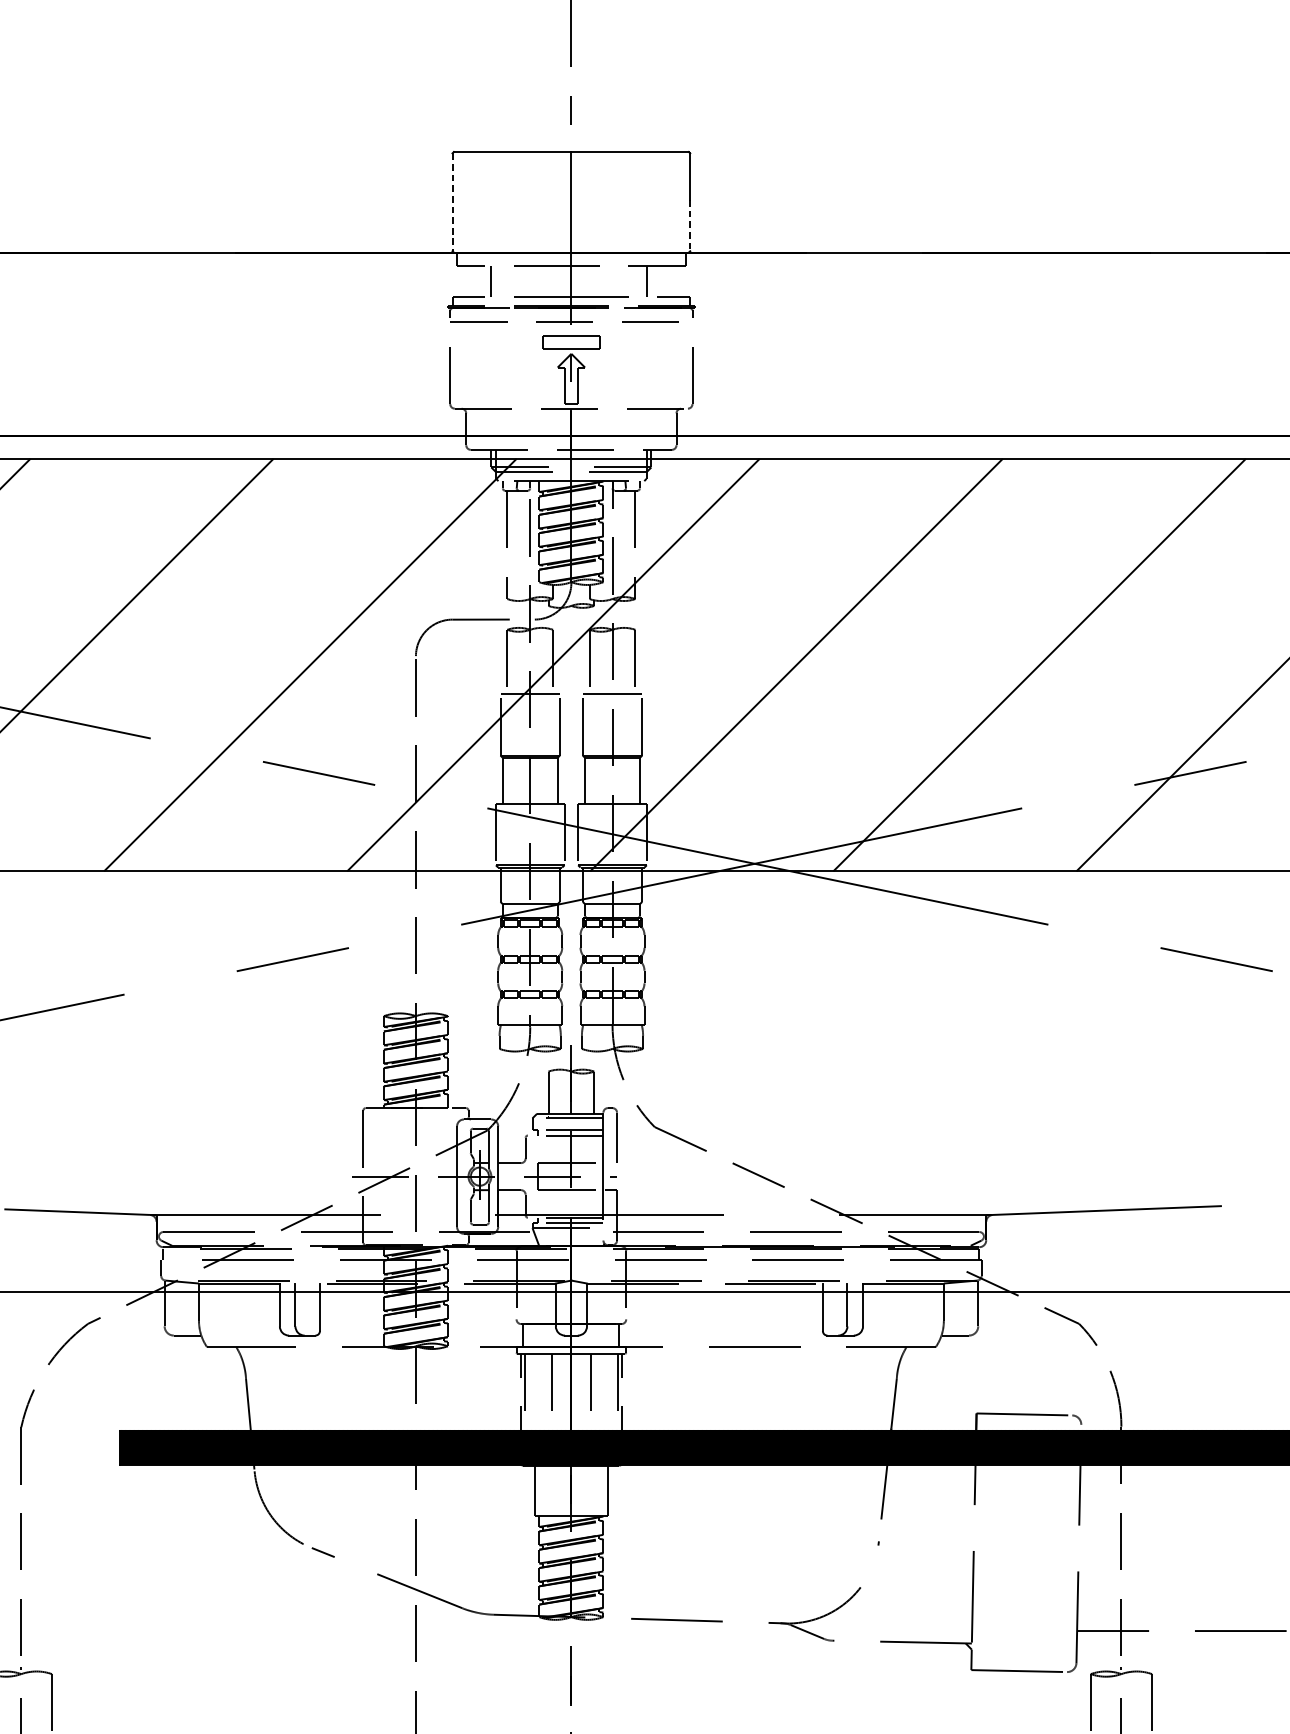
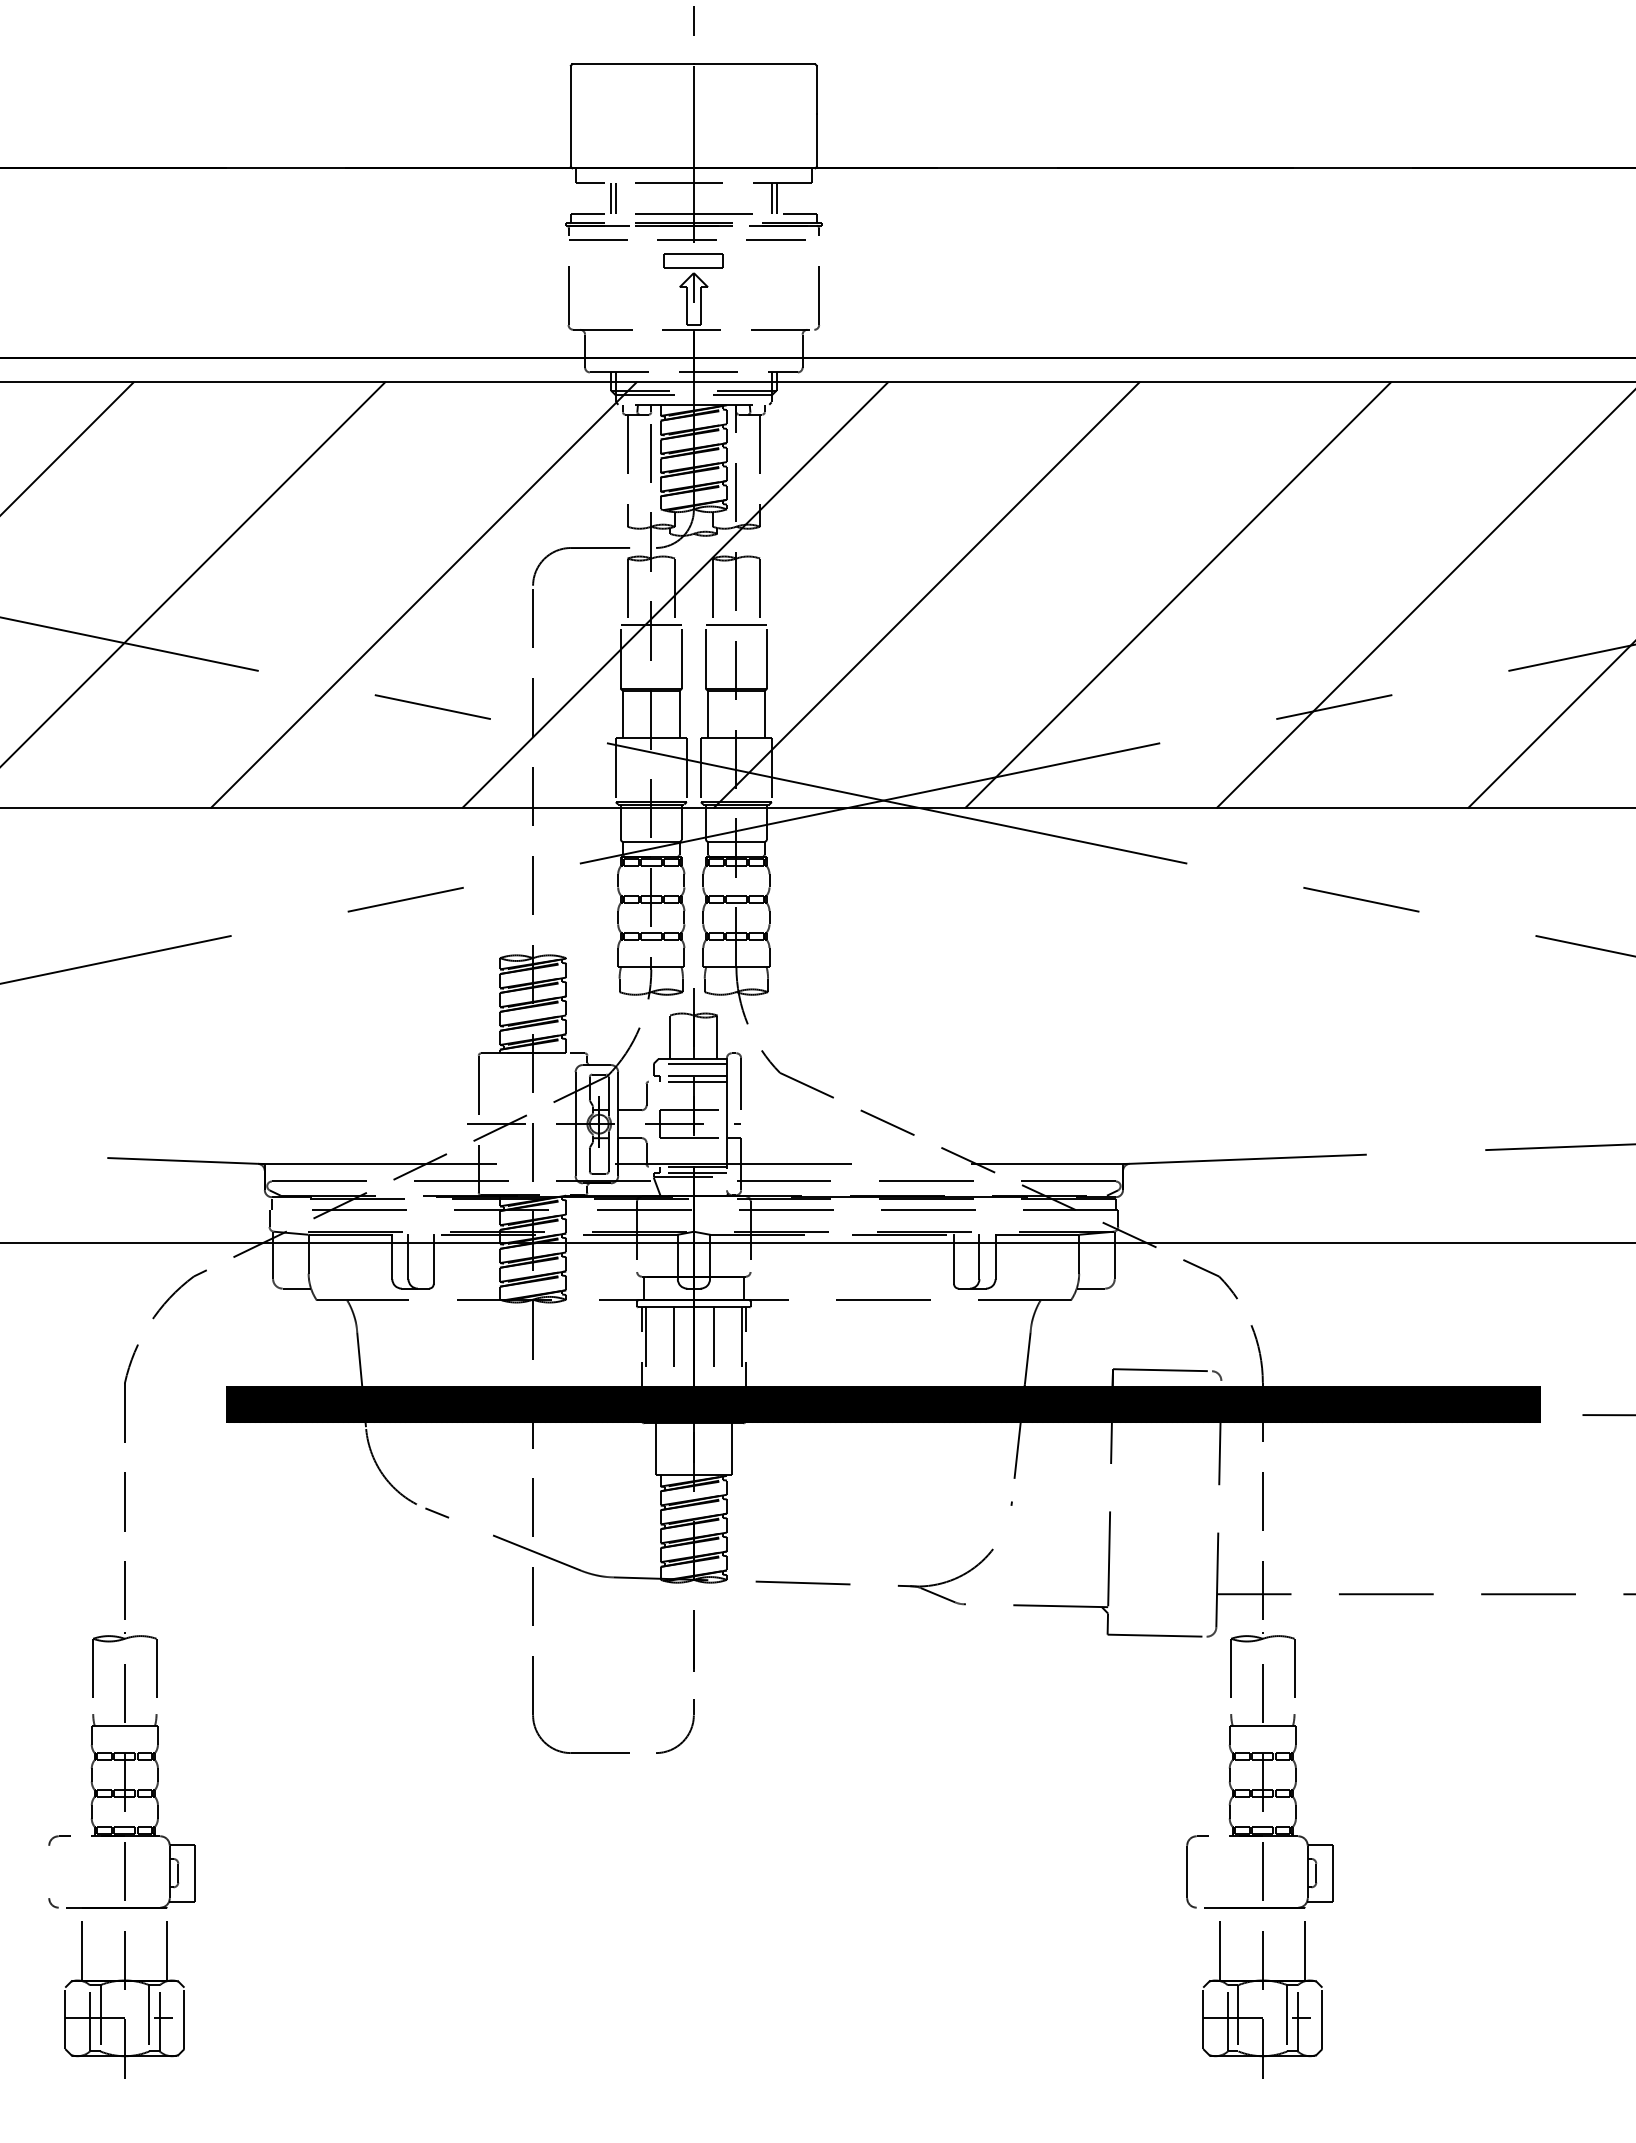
line: (452, 202) -> (570, 116), dashed -> solid
line: (689, 225) -> (816, 140), dashed -> solid
line: (495, 281) -> (615, 198), added
line: (651, 281) -> (776, 198), added

